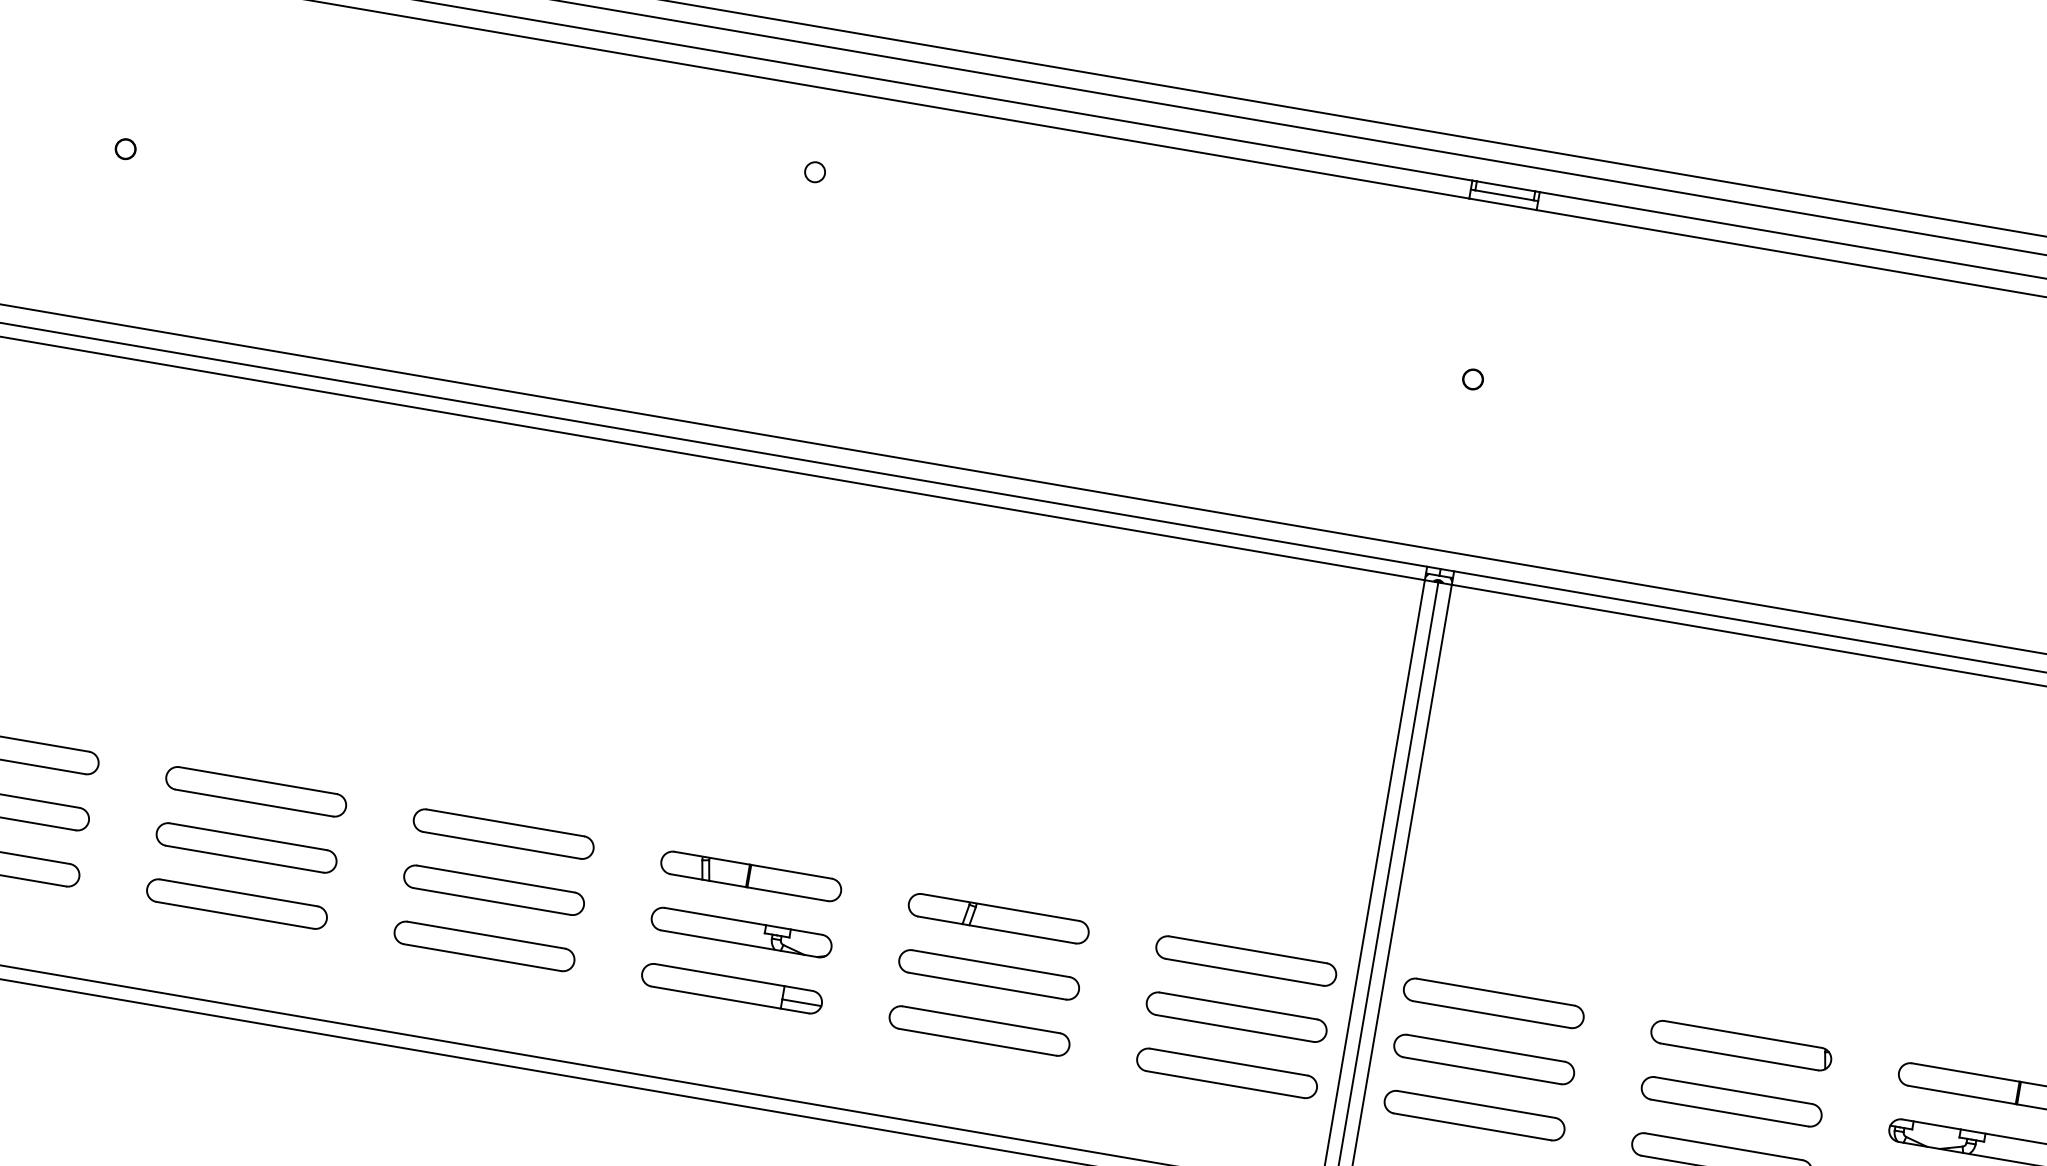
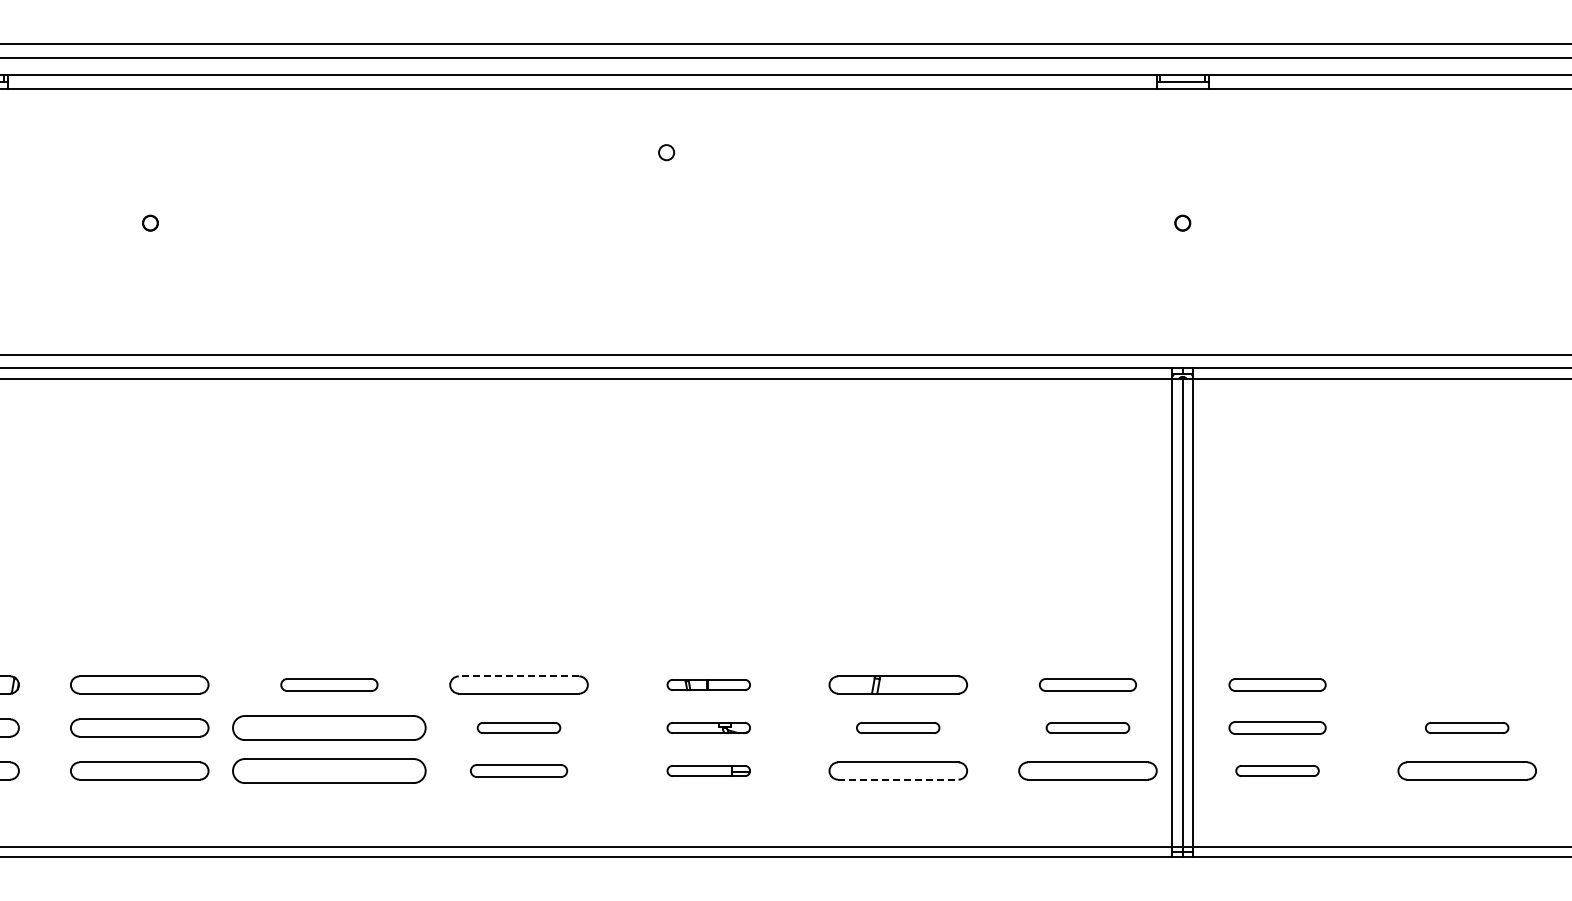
part: (256, 791) -> (329, 684), size x0.7
line: (504, 822) -> (518, 676), solid -> dashed
part: (246, 847) -> (329, 727), size x1.4
part: (751, 875) -> (708, 684), size x0.6
part: (493, 889) -> (518, 727), size x0.6
part: (237, 903) -> (329, 770), size x1.4
part: (741, 931) -> (708, 727), size x0.6
part: (483, 945) -> (518, 770), size x0.7
part: (1245, 960) -> (1087, 684), size x0.7
part: (988, 974) -> (897, 727), size x0.6
part: (731, 987) -> (708, 770), size x0.6
part: (1493, 1002) -> (1277, 684), size x0.7
part: (1236, 1016) -> (1087, 727), size x0.6
line: (977, 1042) -> (898, 779), solid -> dashed
part: (1740, 1044) -> (1466, 684), removed
part: (1484, 1058) -> (1277, 727), size x0.7
part: (1730, 1100) -> (1466, 727), size x0.6
part: (1474, 1114) -> (1277, 770), size x0.6

